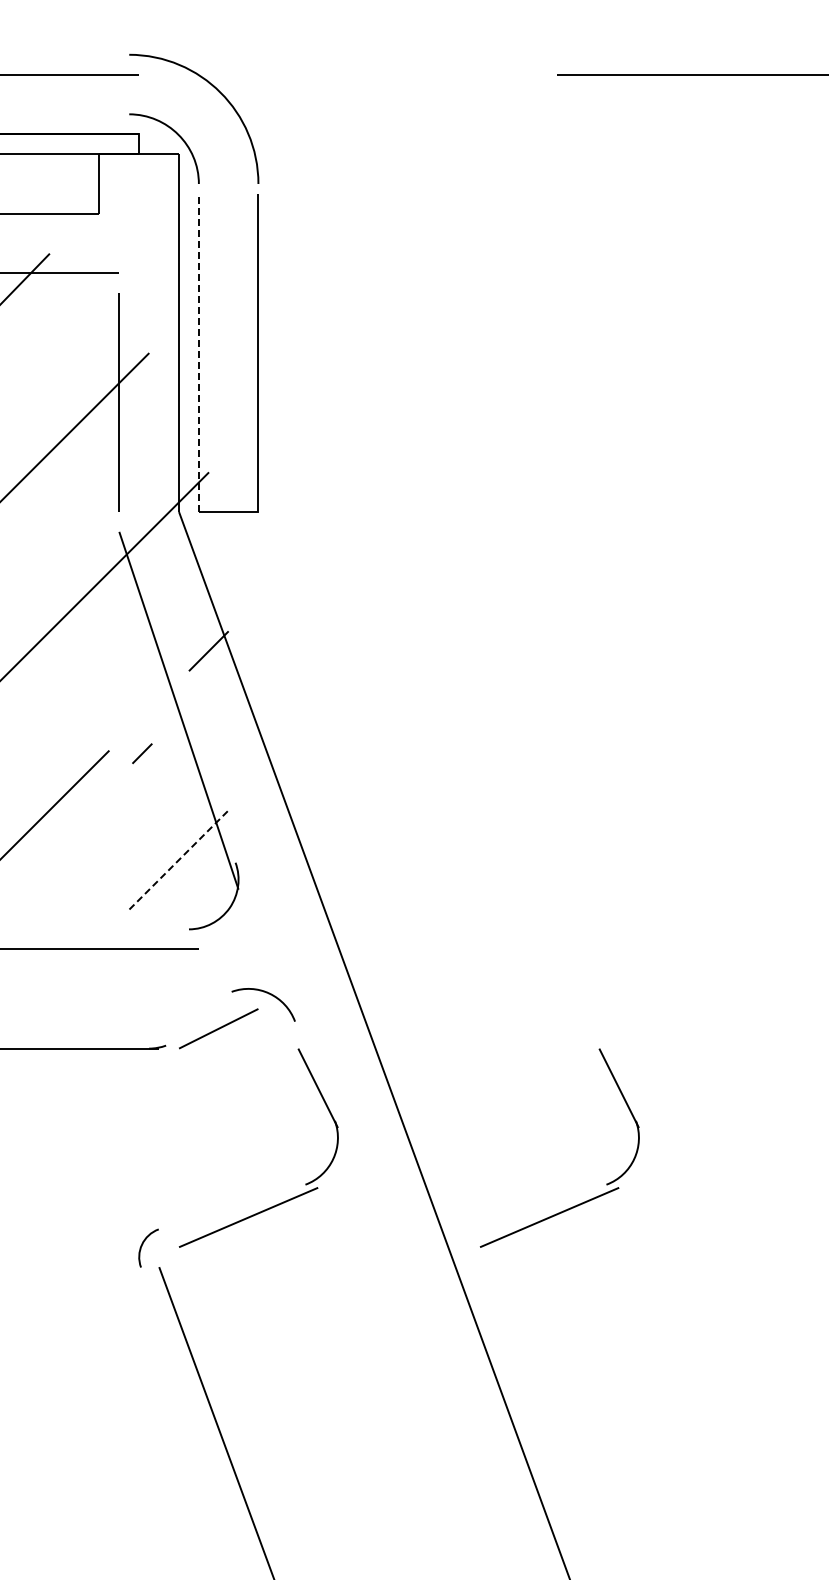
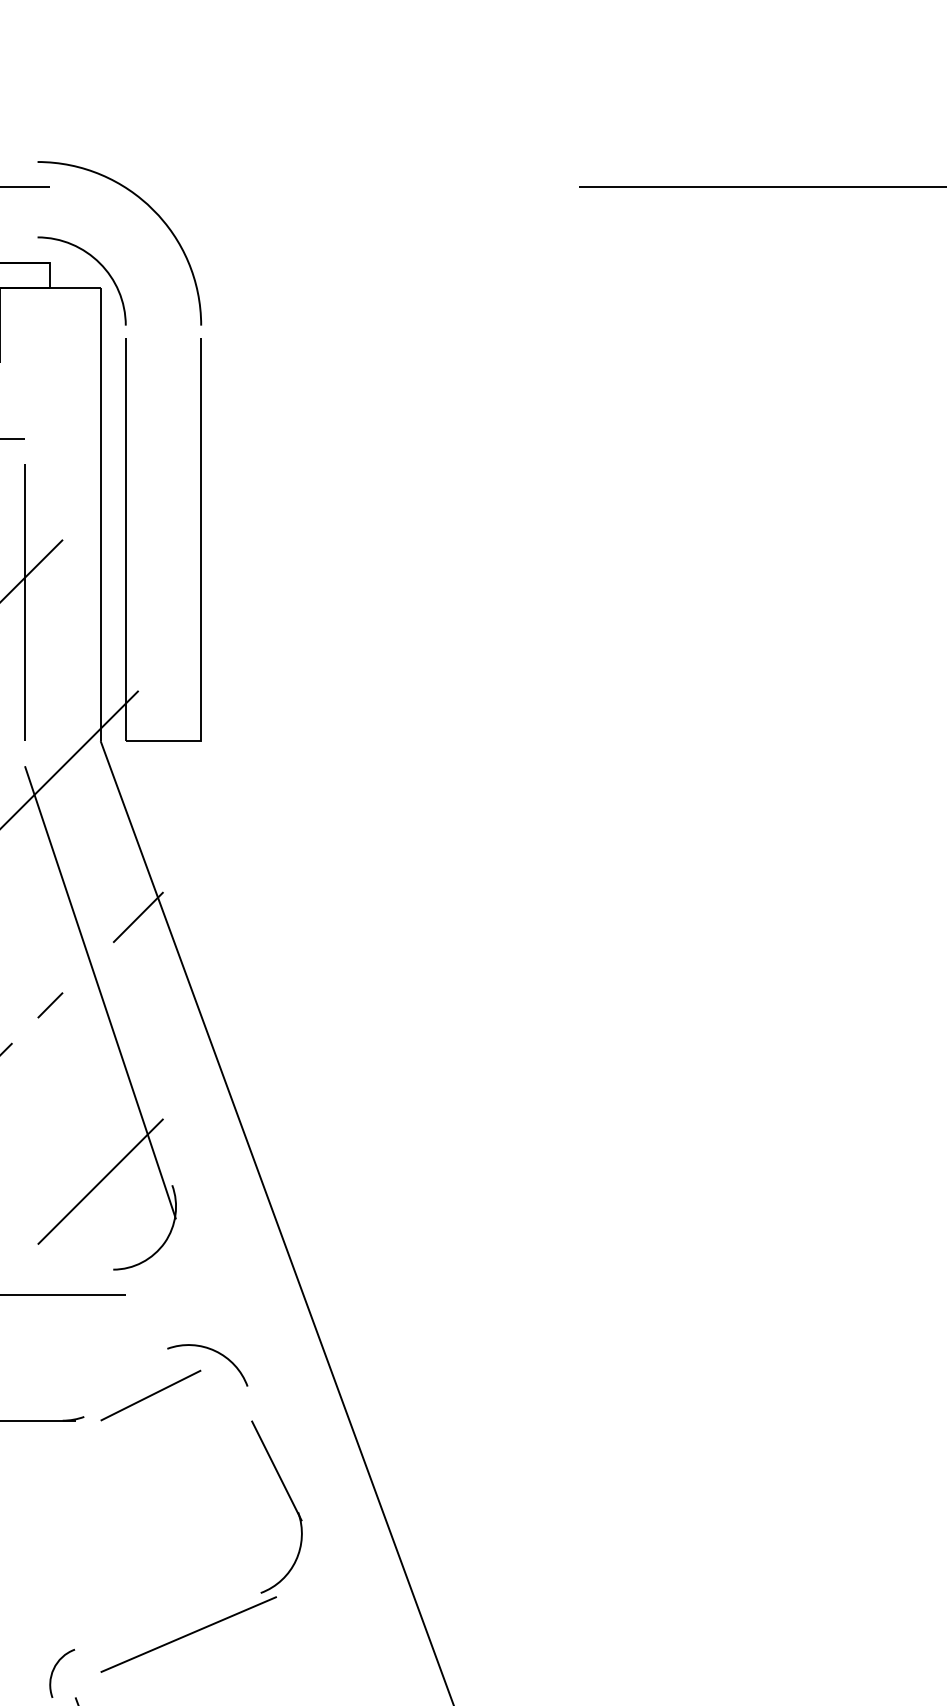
line: (198, 352) -> (125, 539), dashed -> solid
line: (142, 753) -> (50, 1005), moved
line: (179, 859) -> (101, 1181), dashed -> solid
part: (606, 1183) -> (642, 1591), removed

